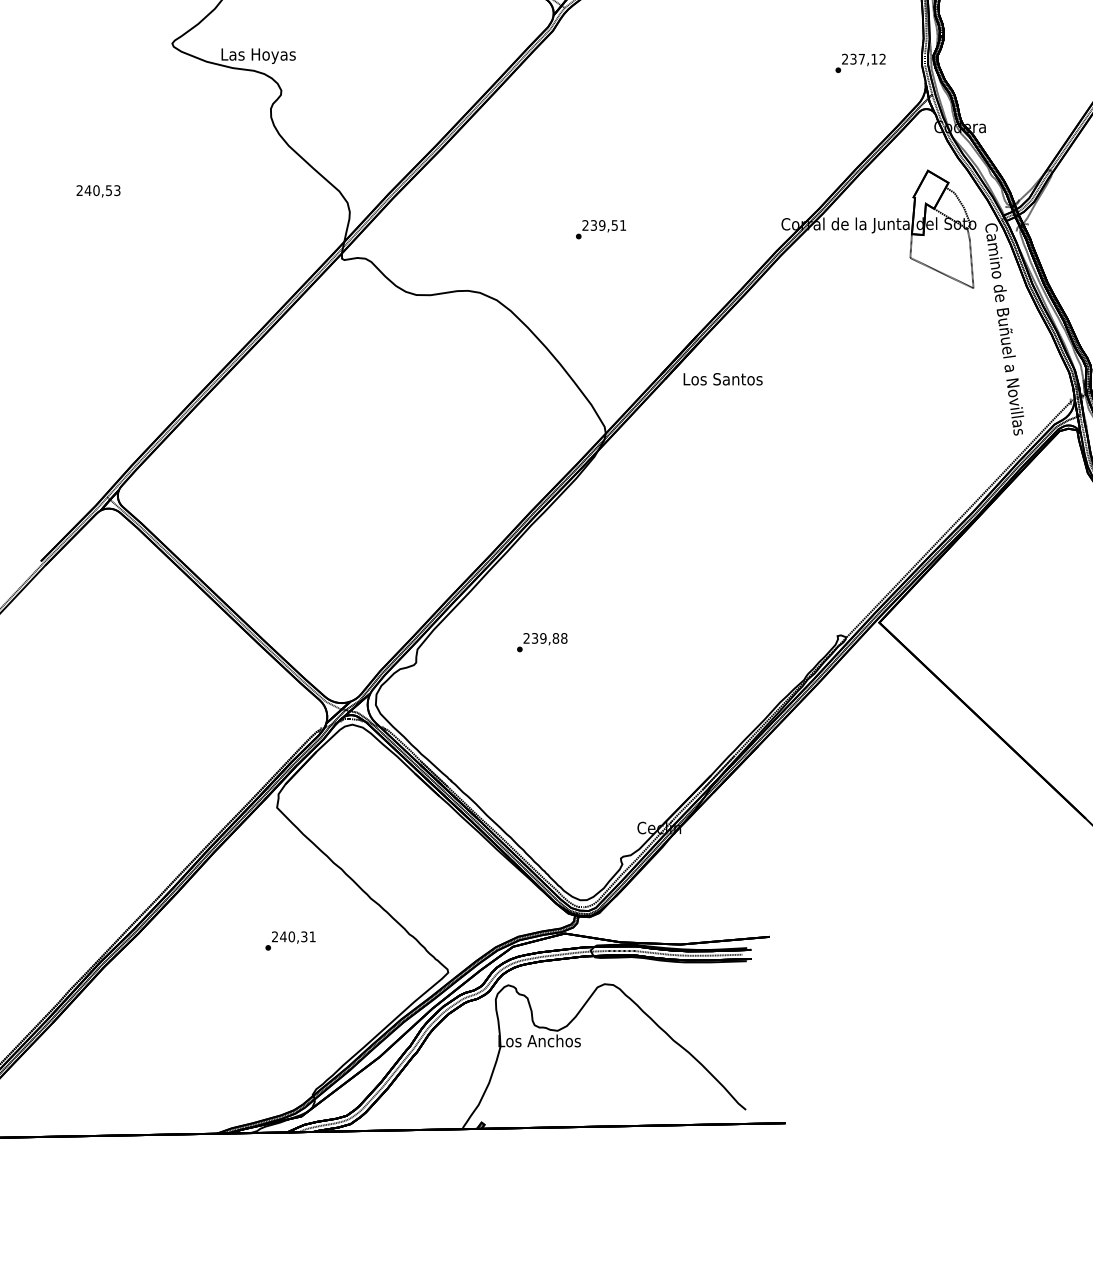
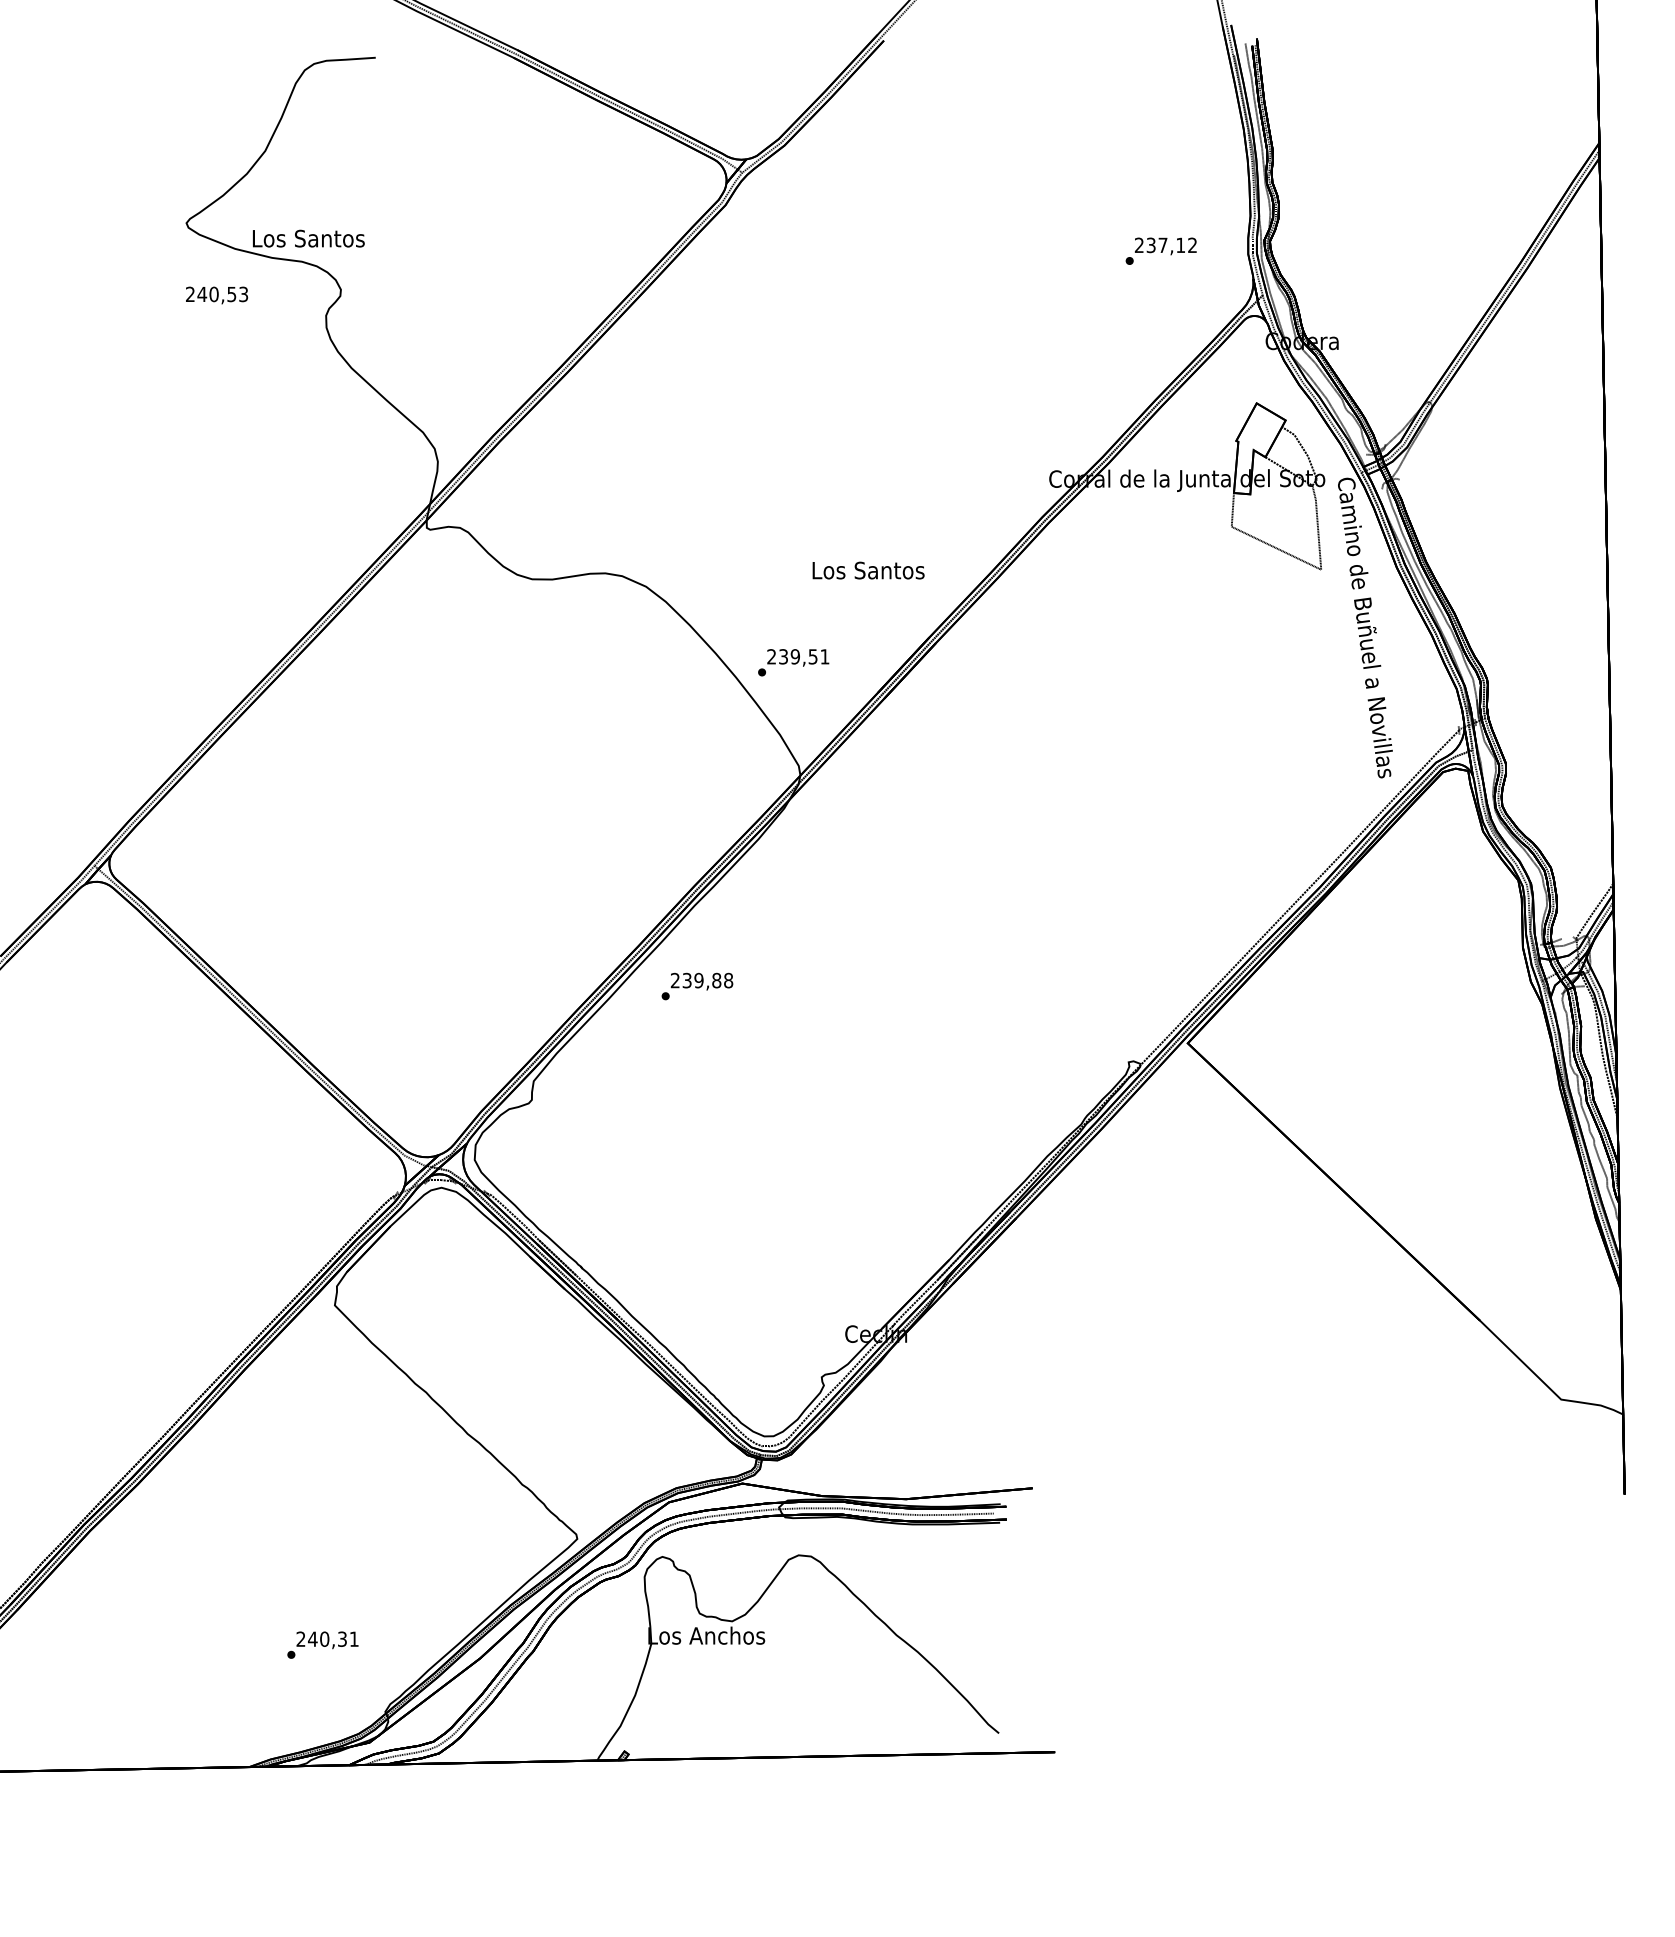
text: (258, 55) -> (308, 240), Las Hoyas -> Los Santos
text: (98, 191) -> (217, 295), moved
text: (600, 229) -> (793, 662), moved
text: (723, 379) -> (868, 570), moved
text: (542, 642) -> (697, 986), moved
text: (290, 940) -> (322, 1644), moved

